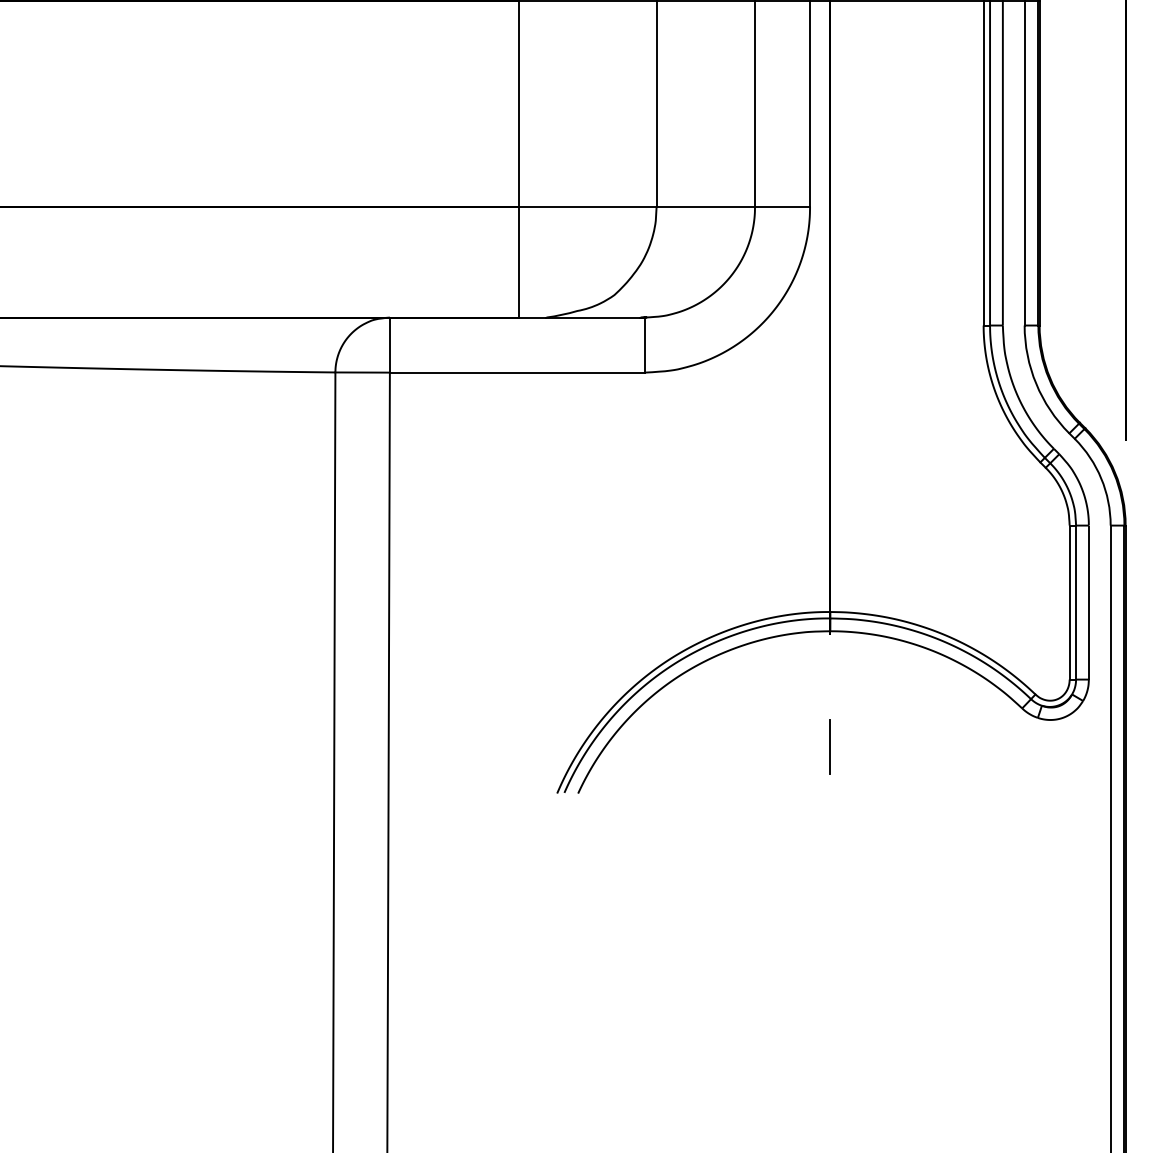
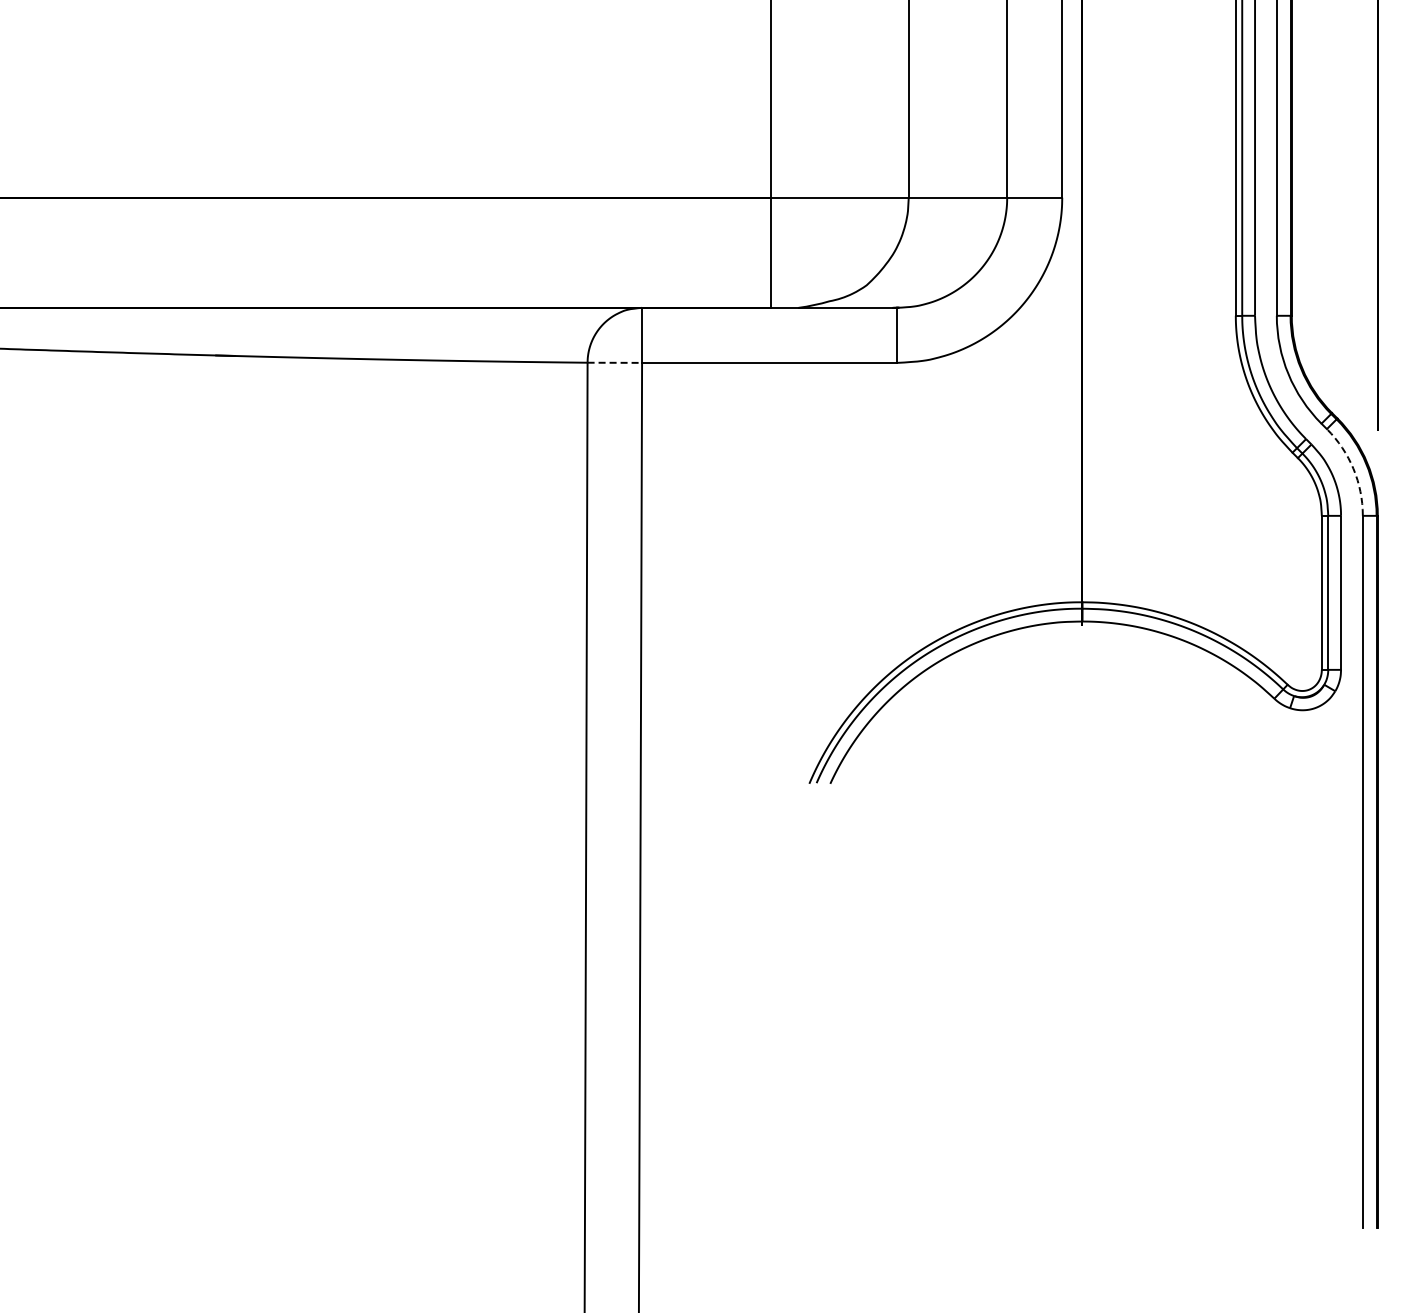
line: (363, 372) -> (615, 362), solid -> dashed
arc: (1101, 478) -> (1353, 468), solid -> dashed
line: (829, 747) -> (1081, 737), removed

